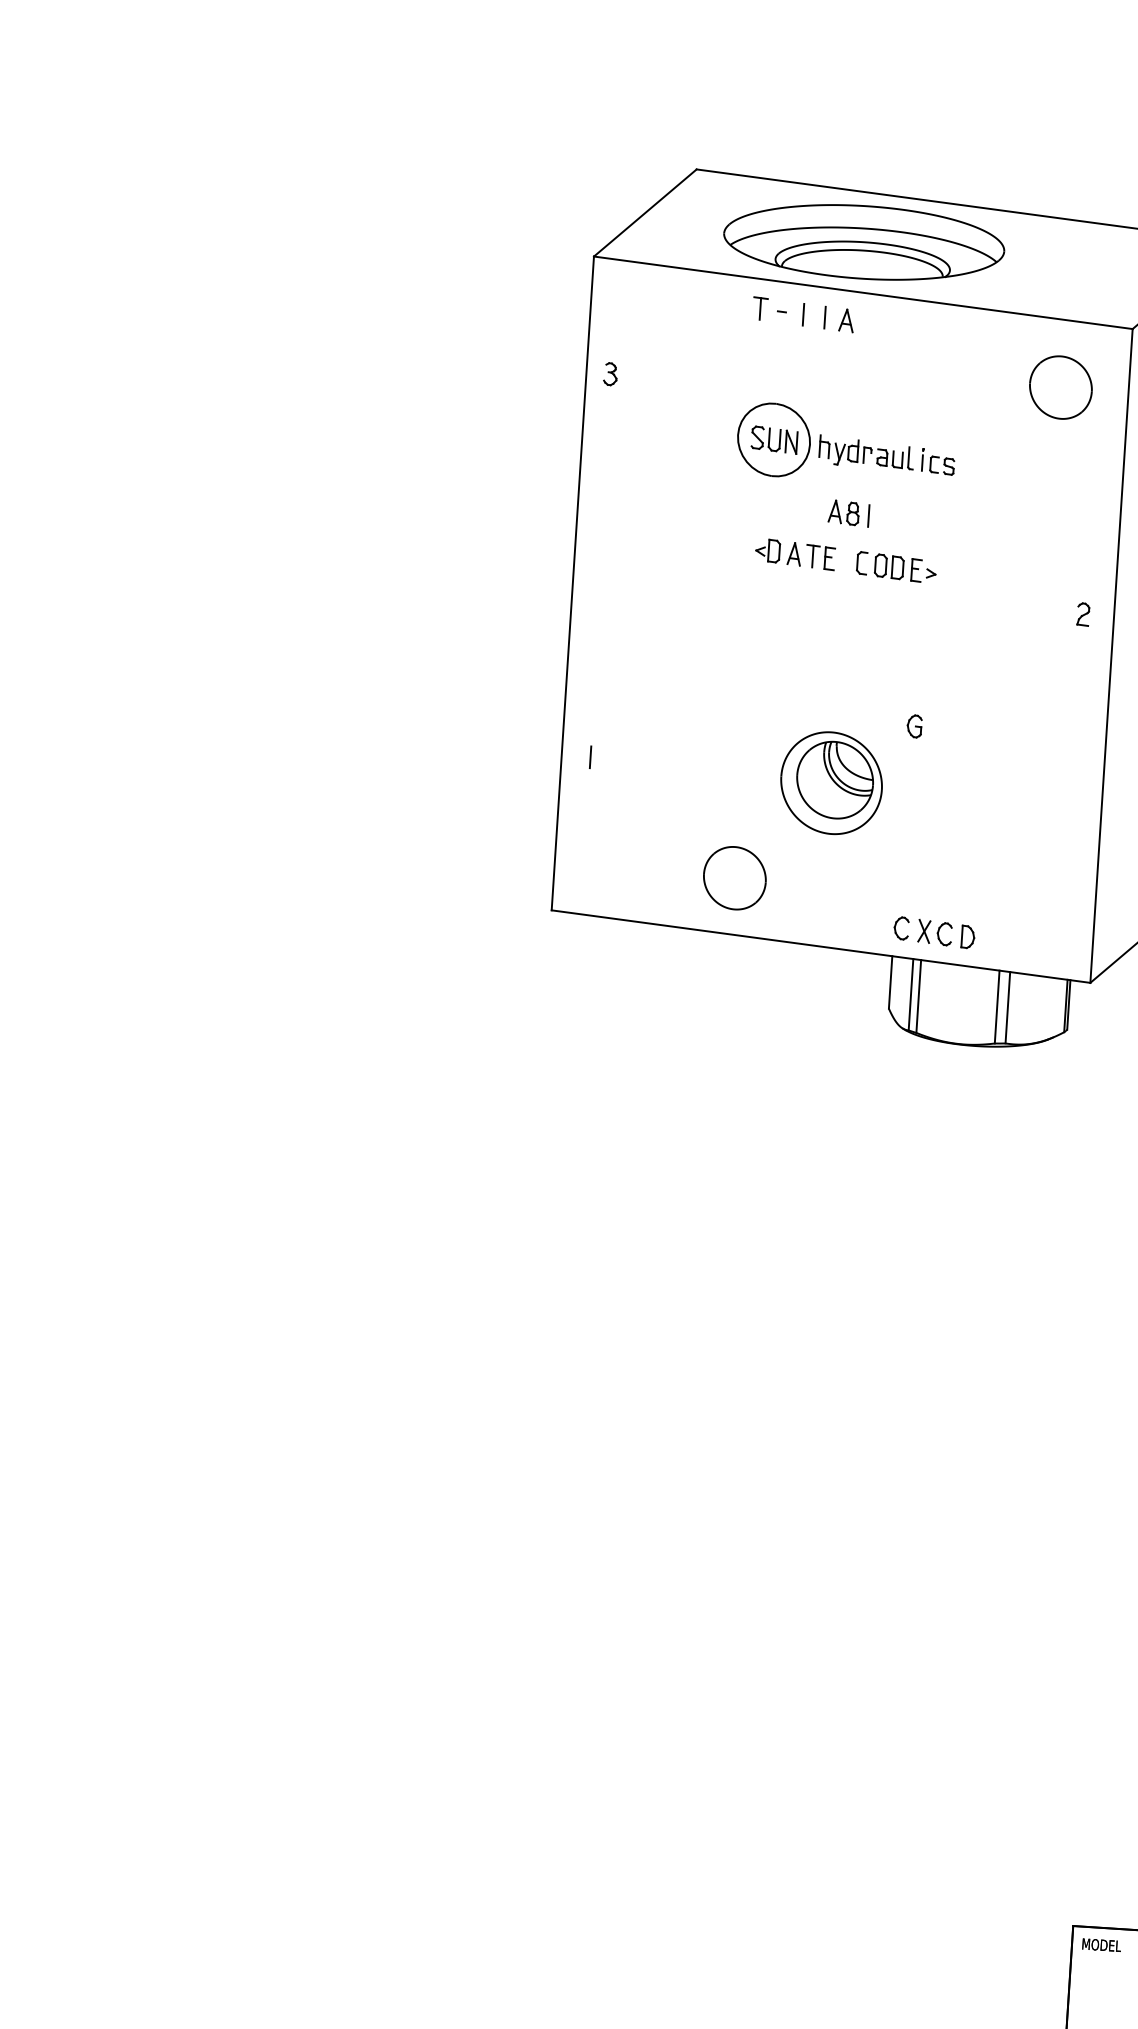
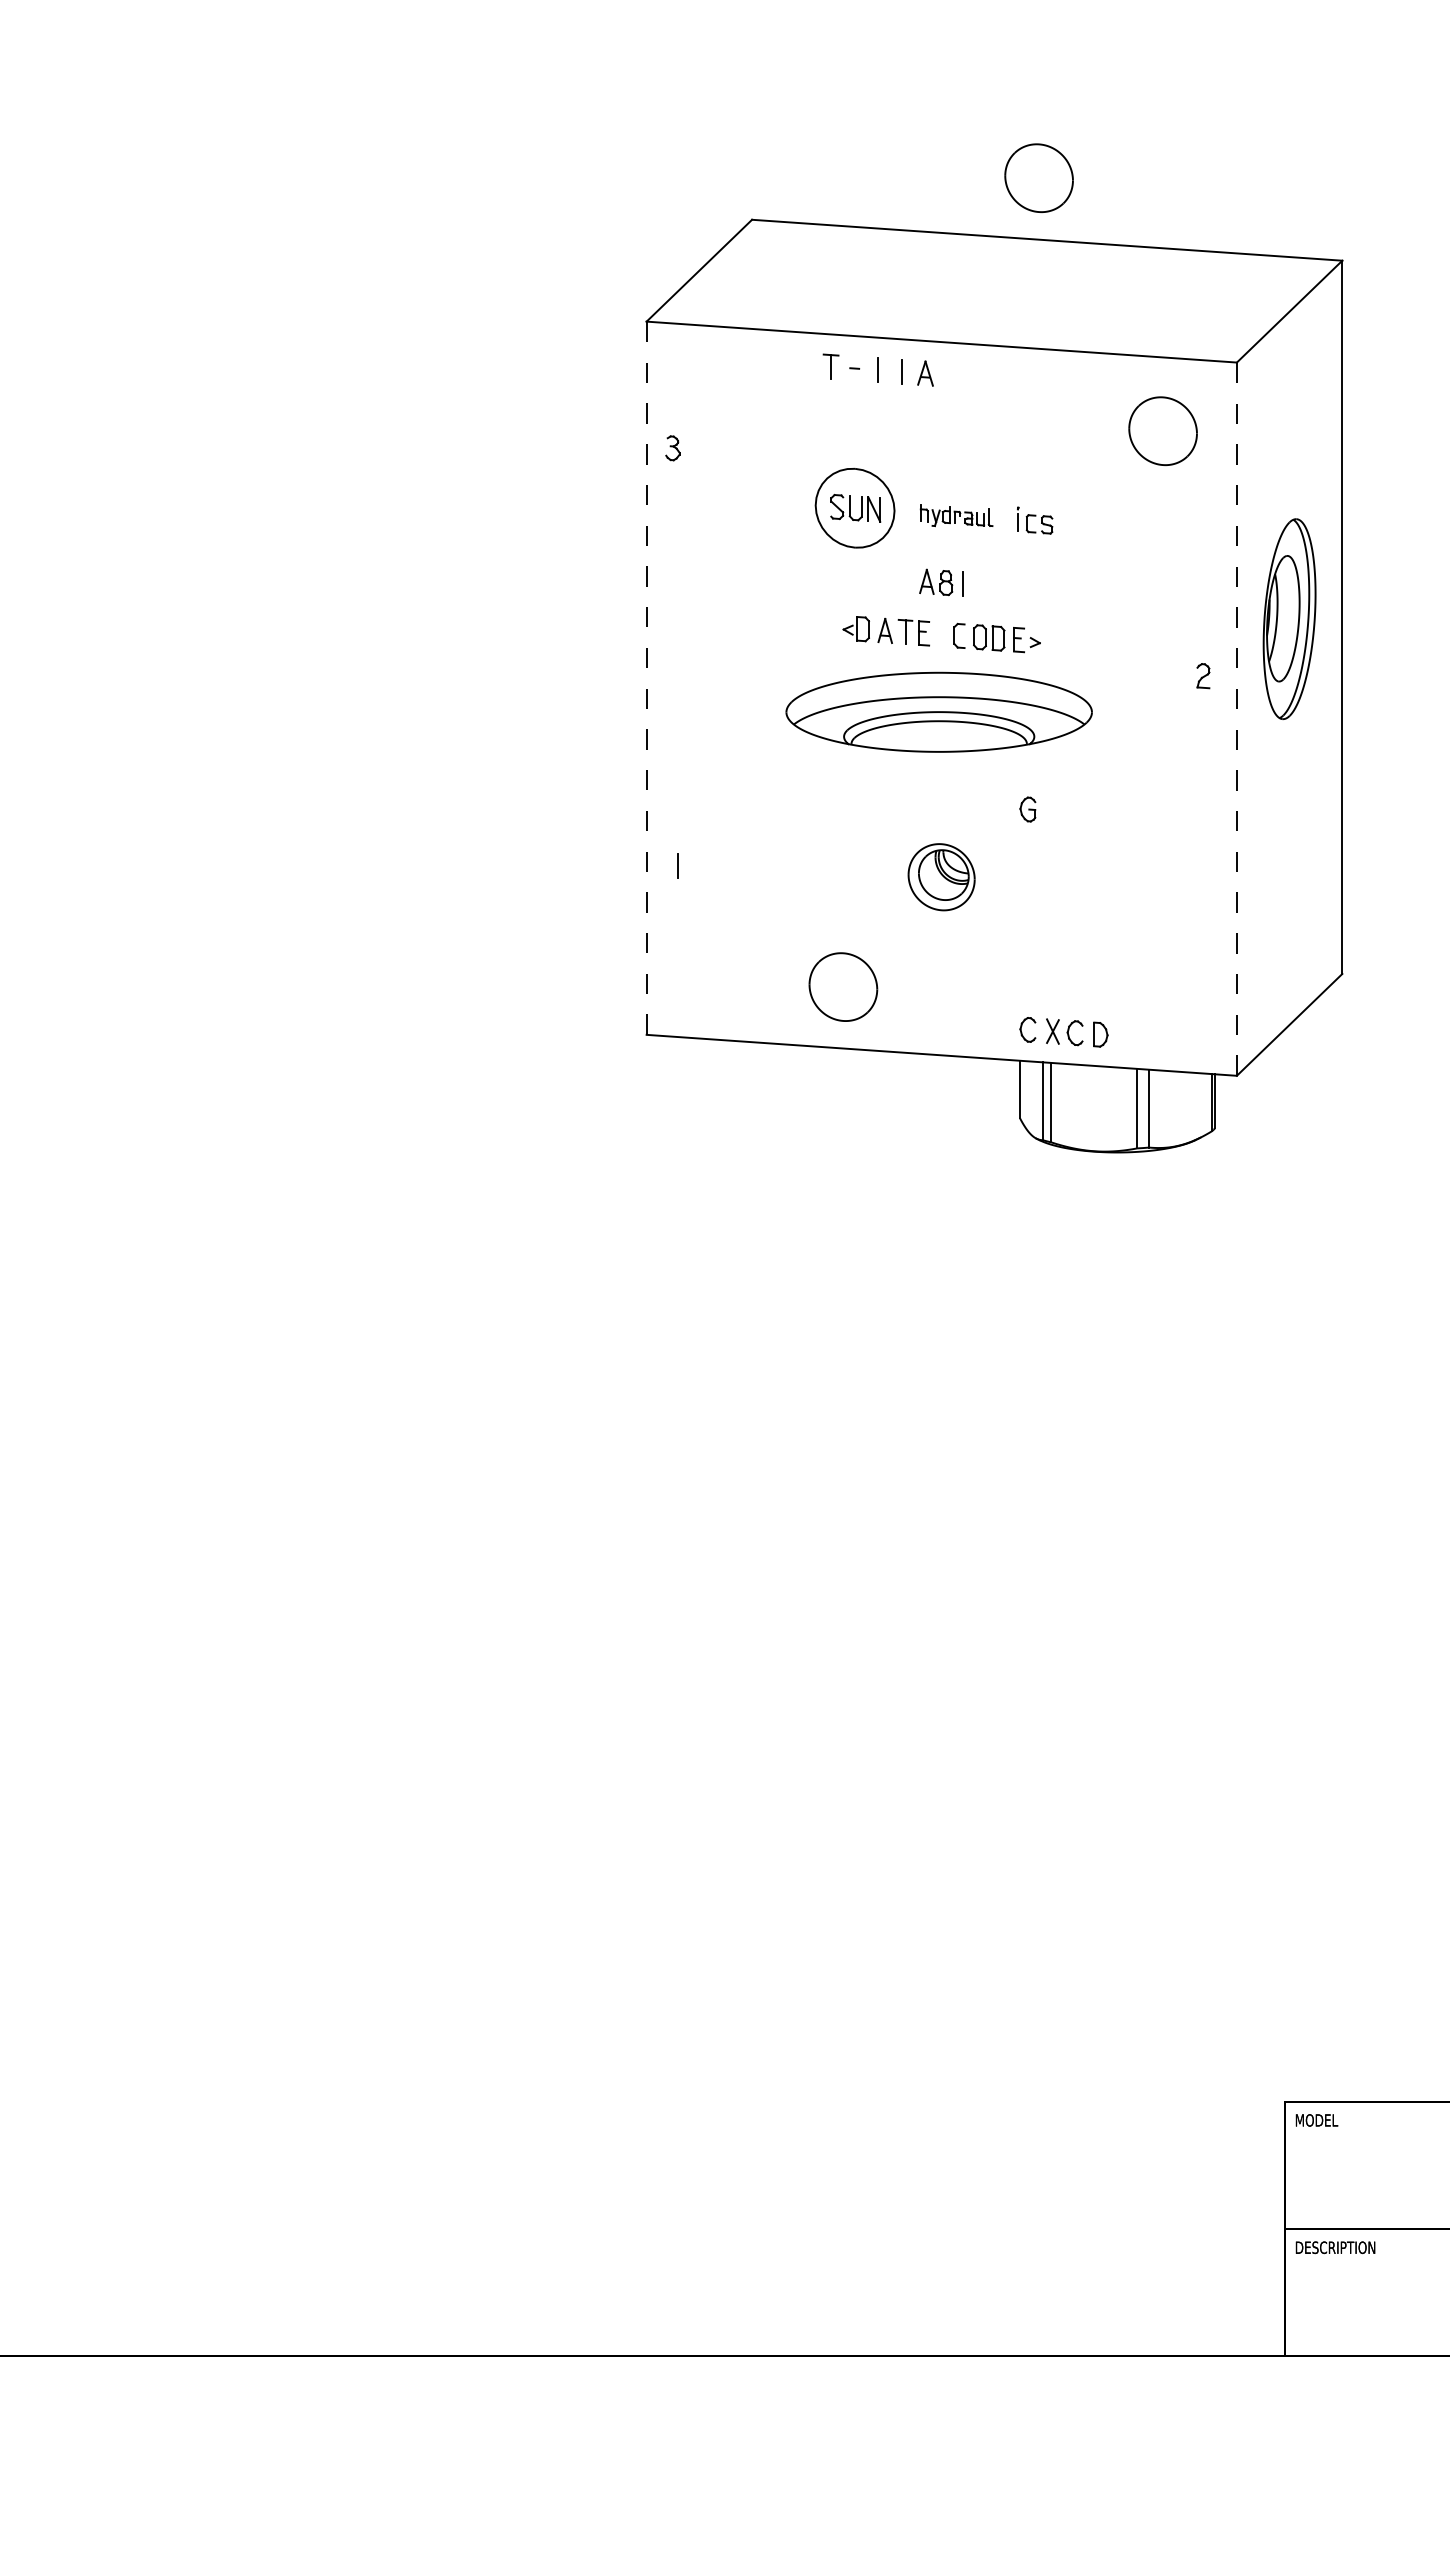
part: (961, 147) -> (1038, 177), added
part: (863, 241) -> (938, 711), moved
part: (866, 452) -> (956, 515), size x0.7
line: (572, 583) -> (646, 678), solid -> dashed
line: (1111, 656) -> (1236, 719), solid -> dashed
part: (831, 783) -> (941, 877), size x0.6

